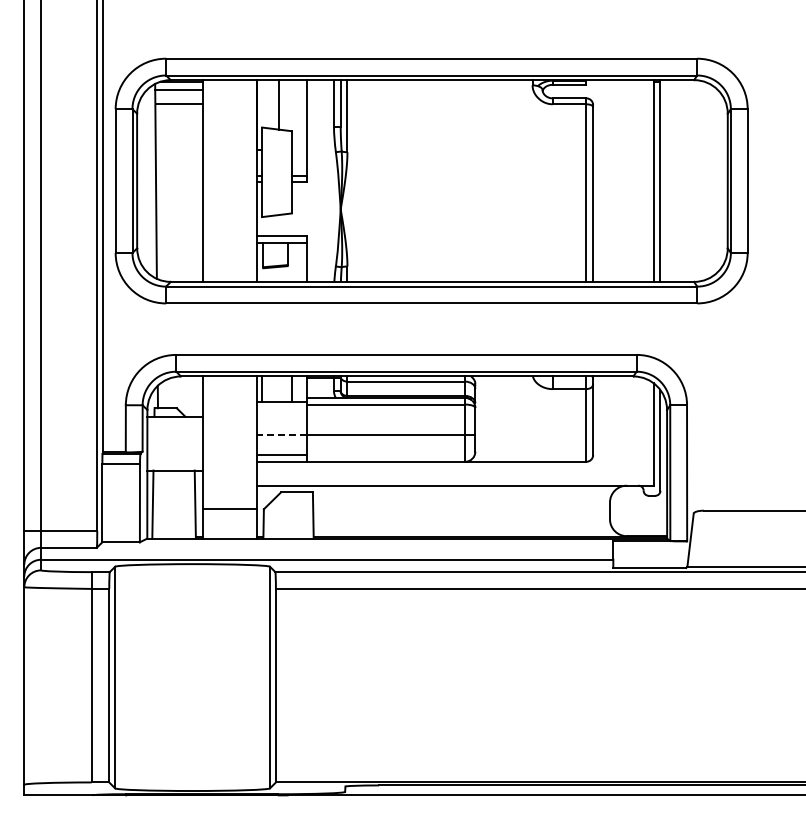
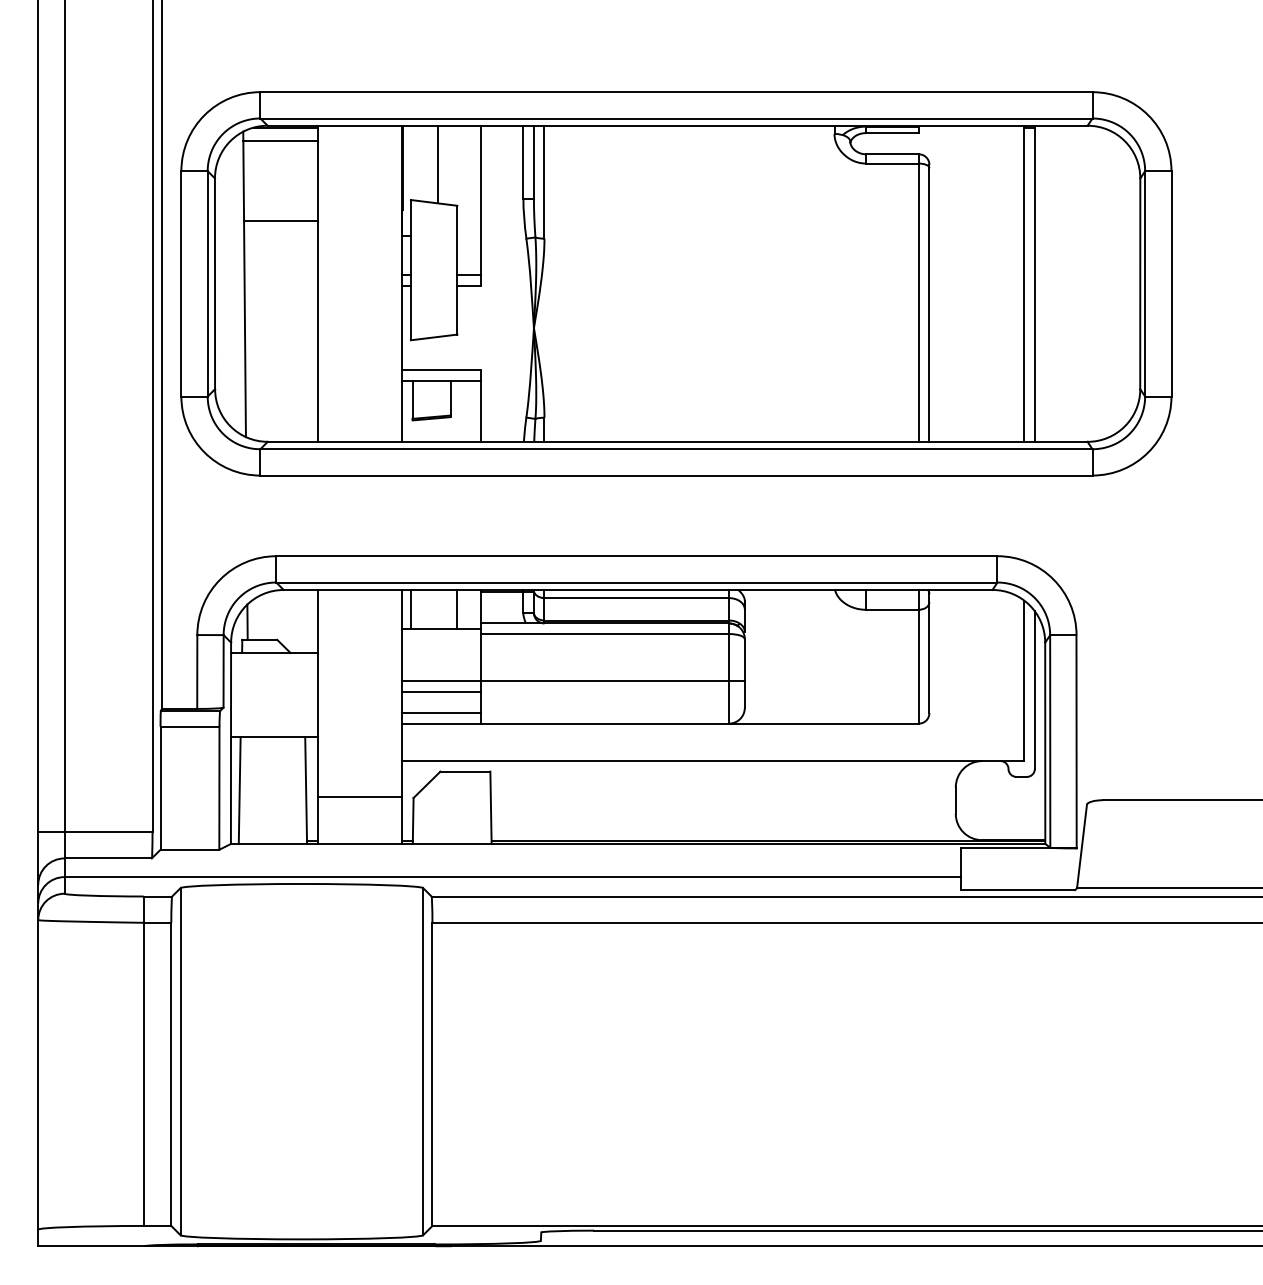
line: (179, 103) -> (281, 220), moved
line: (281, 434) -> (441, 680), dashed -> solid
line: (281, 441) -> (441, 691), added

